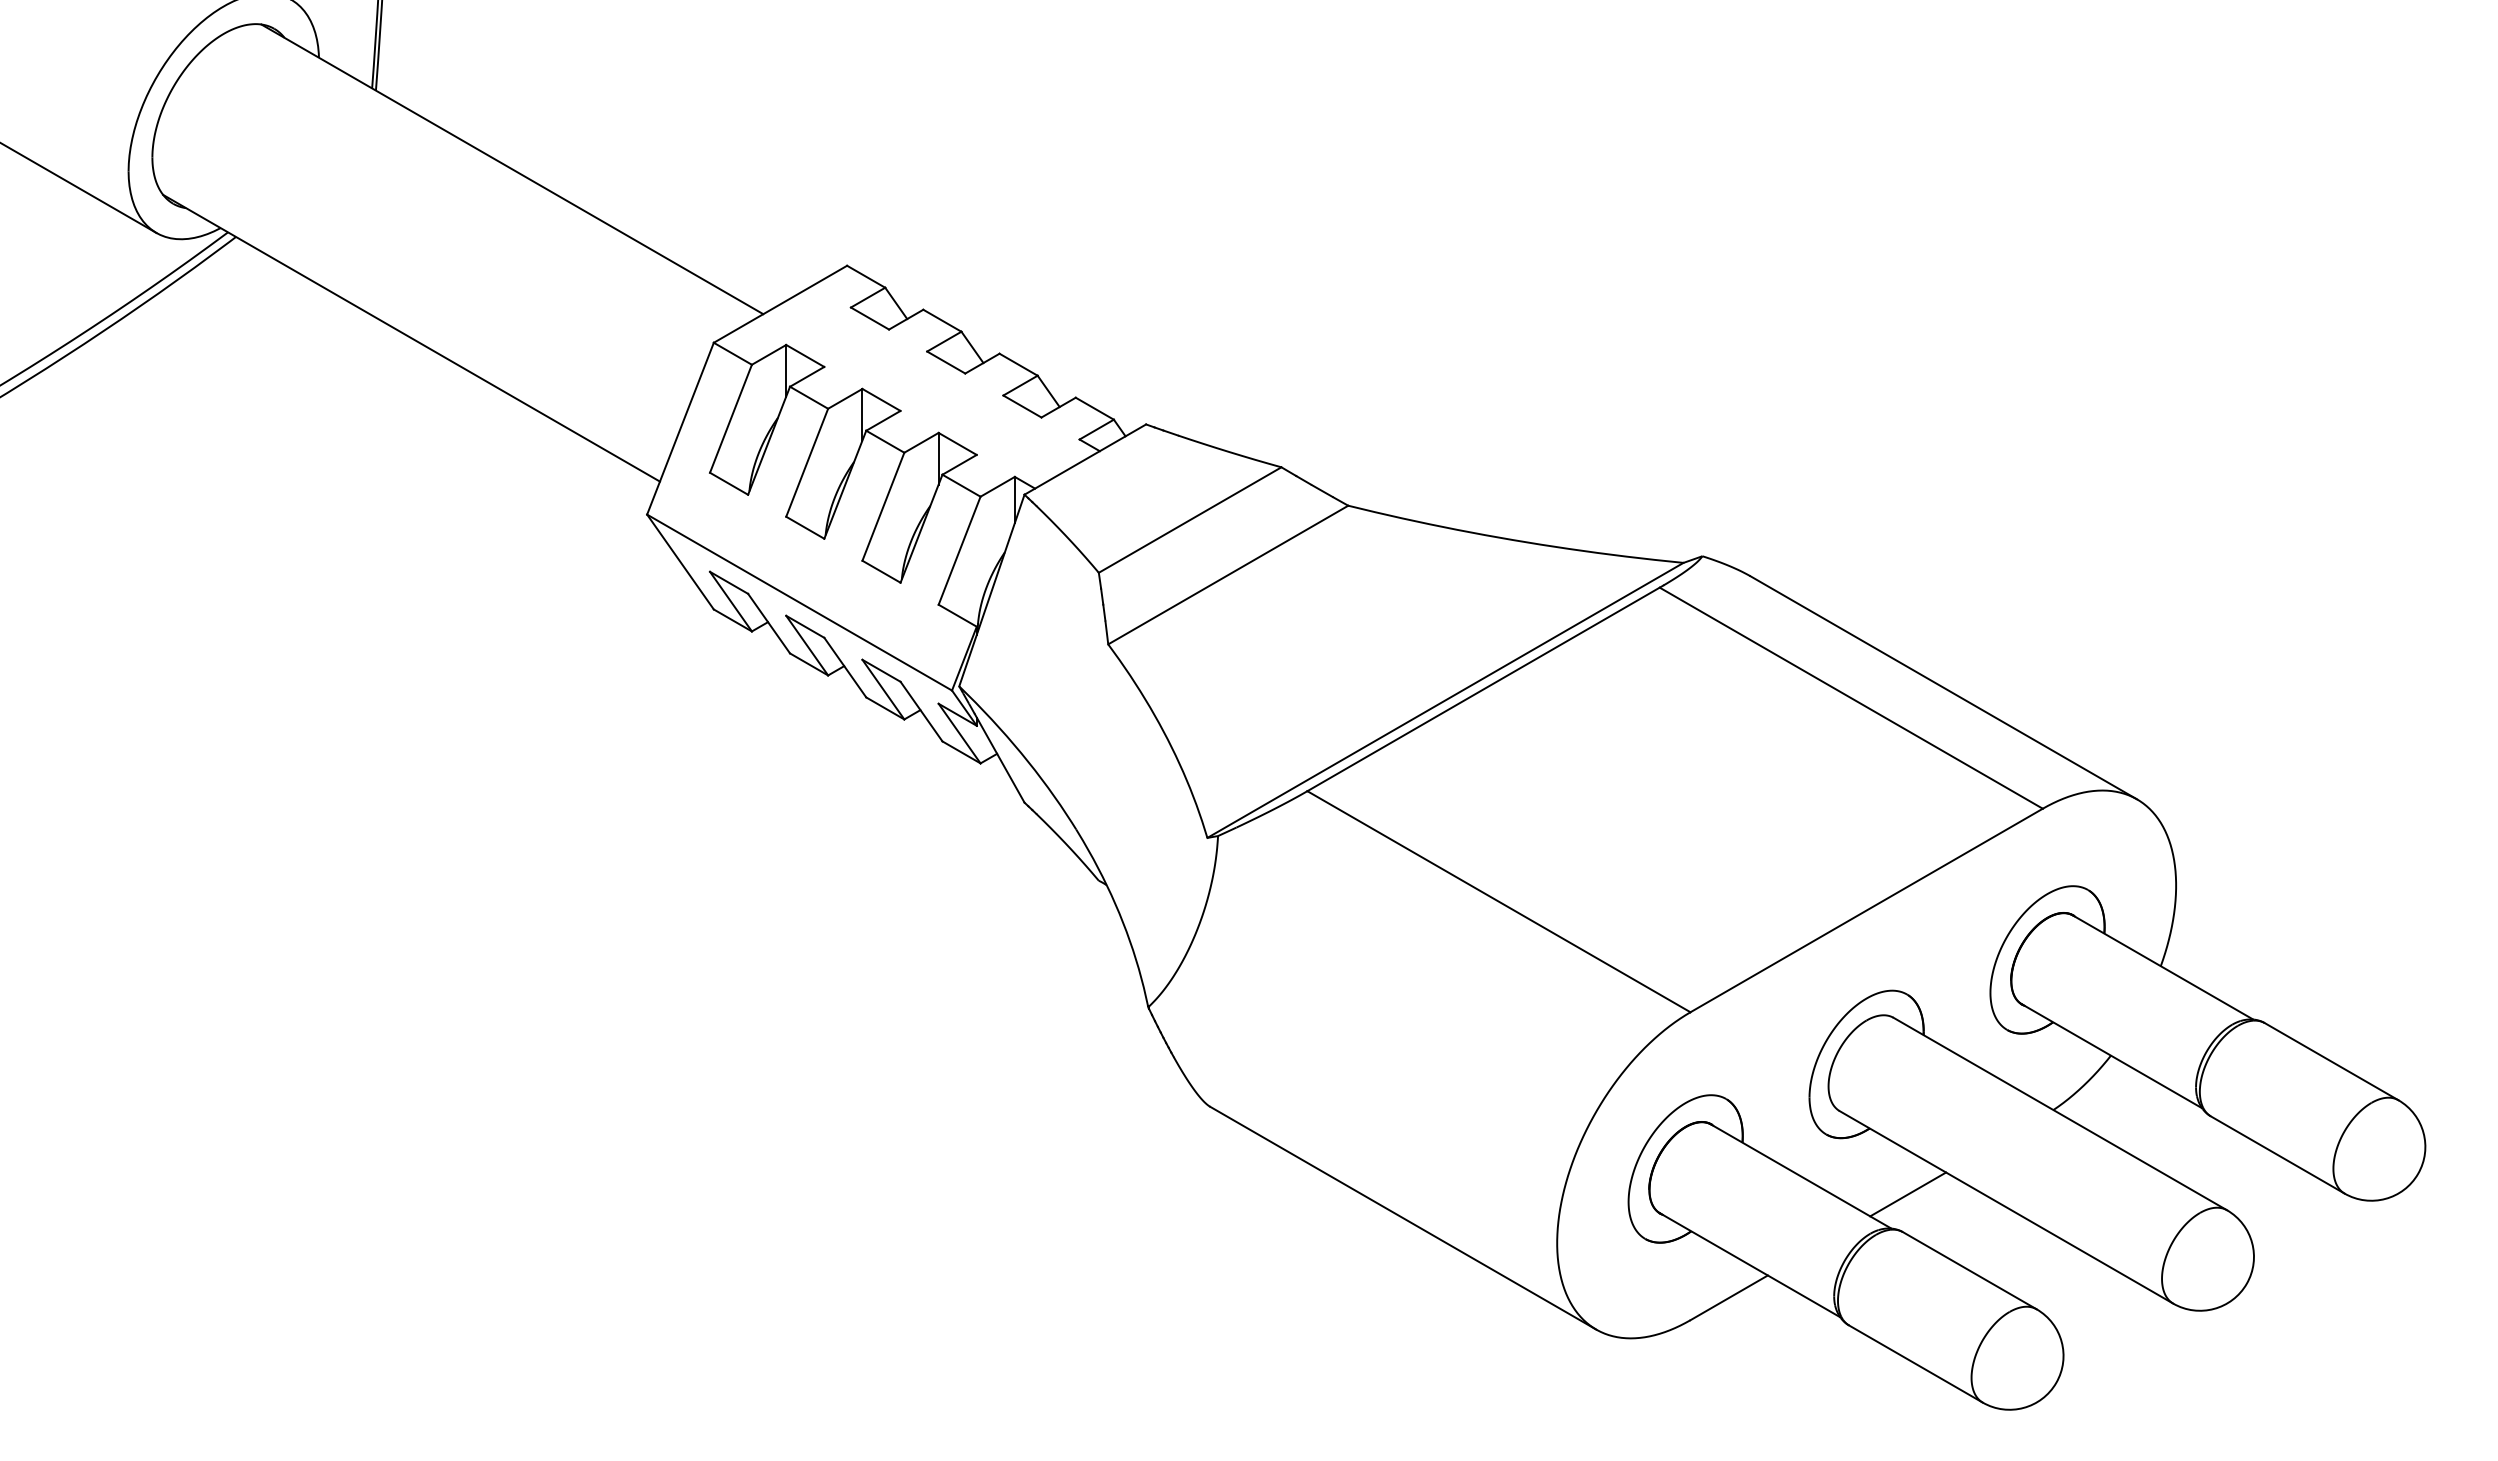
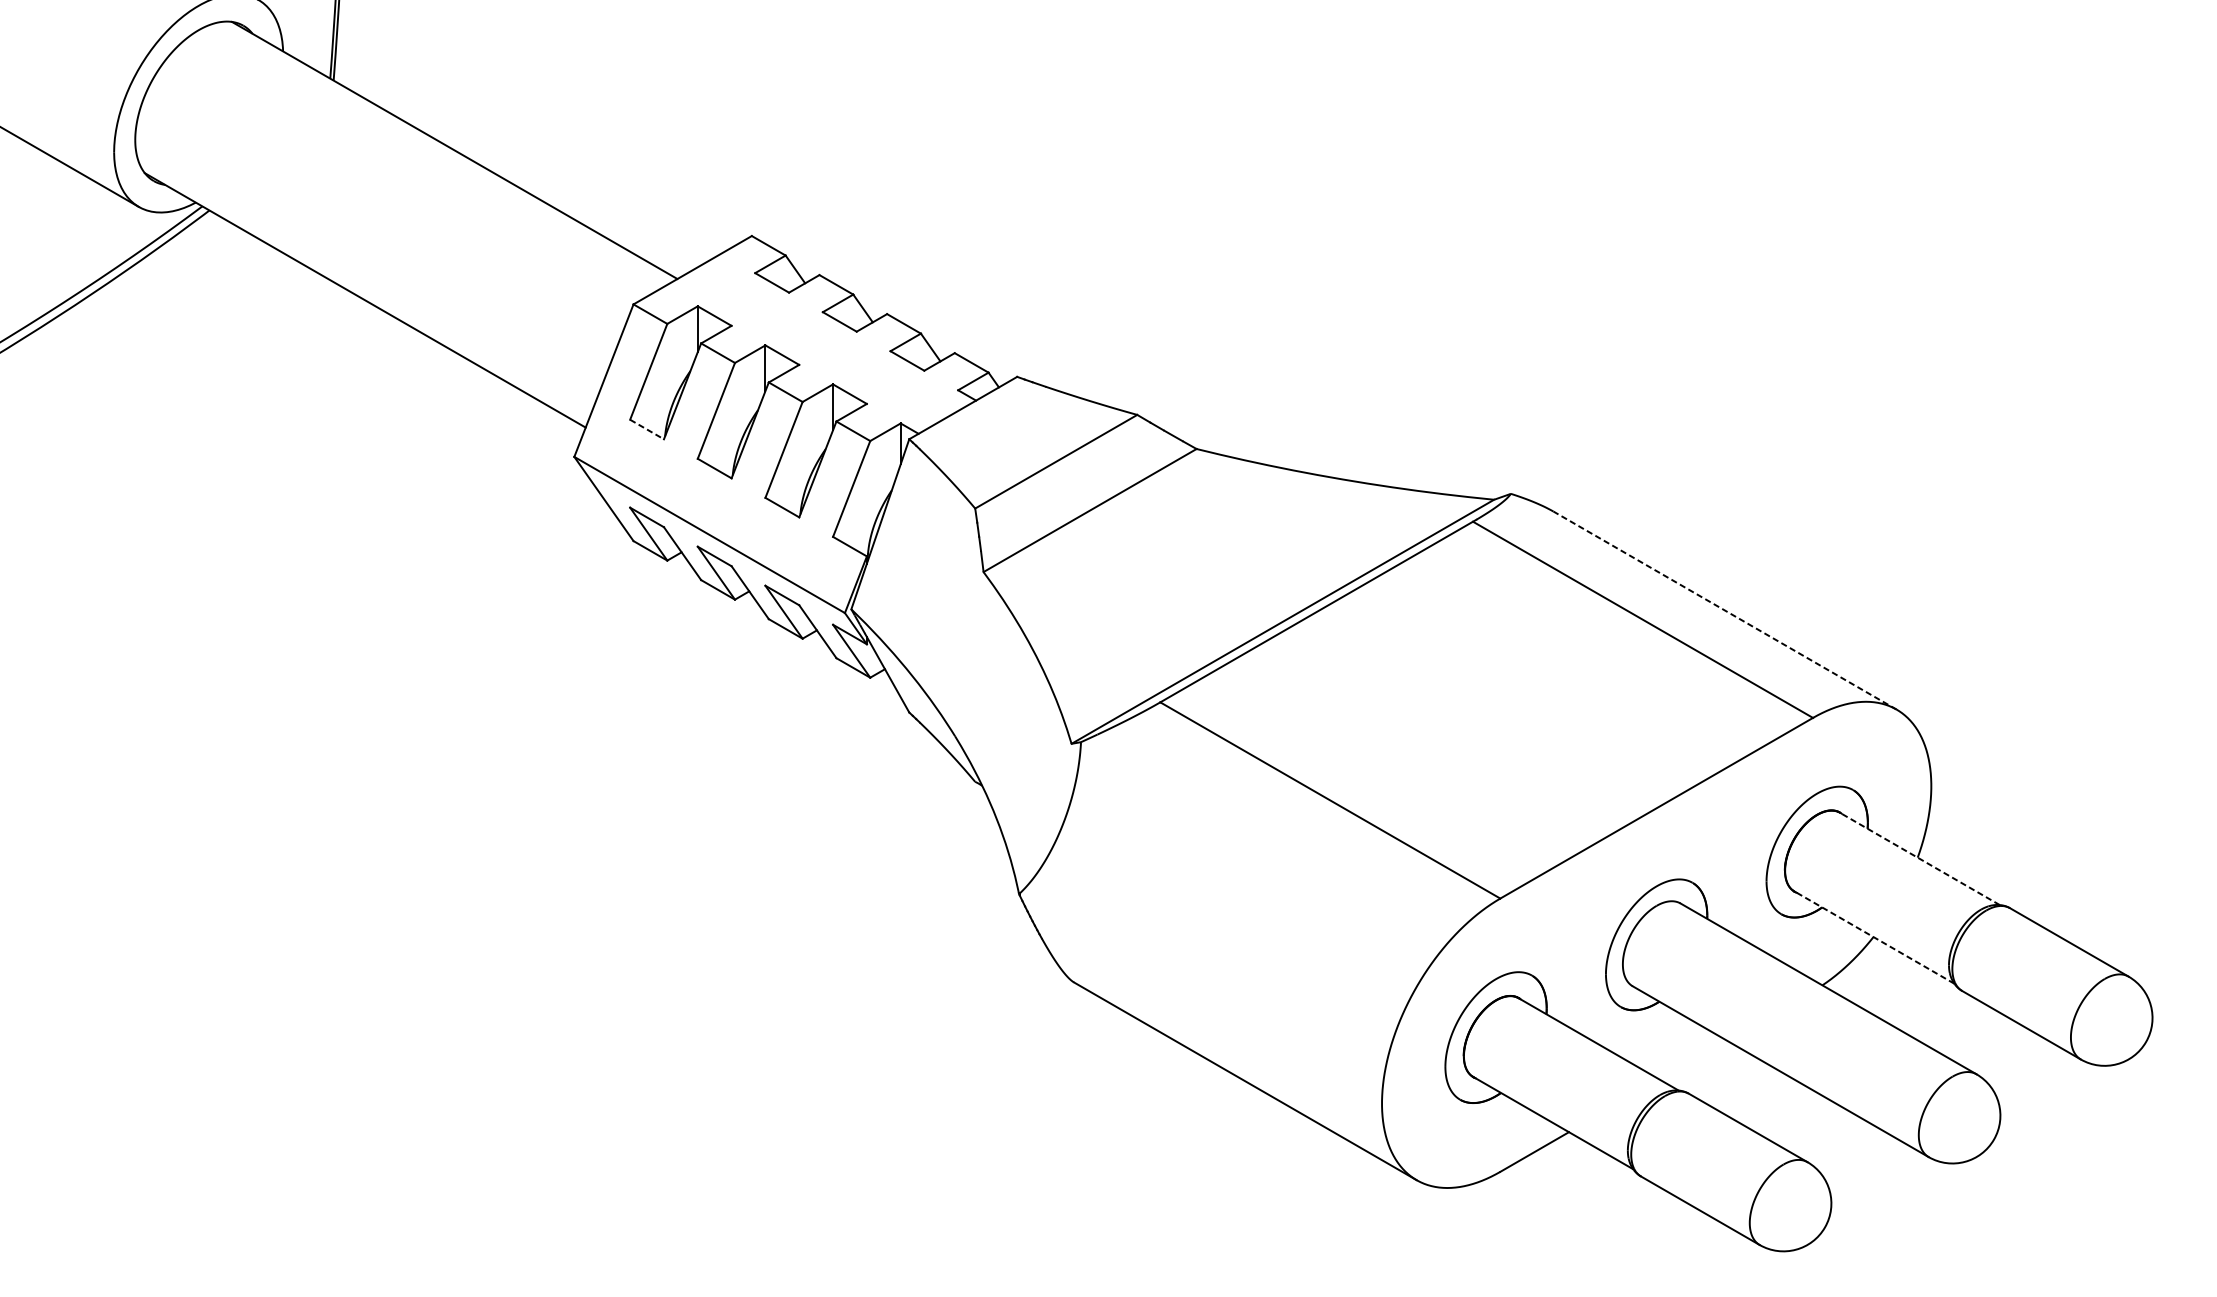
line: (729, 483) -> (647, 429), solid -> dashed
line: (1943, 687) -> (1724, 610), solid -> dashed
line: (2163, 967) -> (1920, 858), solid -> dashed
line: (2112, 1056) -> (1874, 937), solid -> dashed
line: (1908, 1194) -> (1693, 1060), removed

